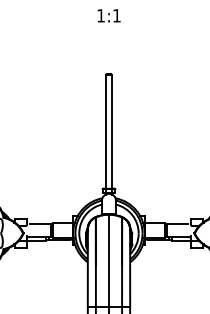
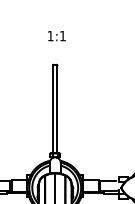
text: (108, 15) -> (56, 35), moved

